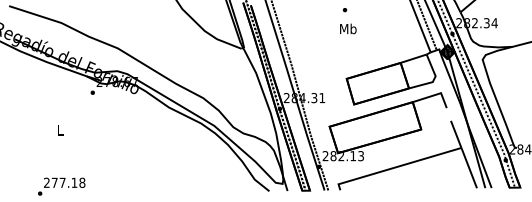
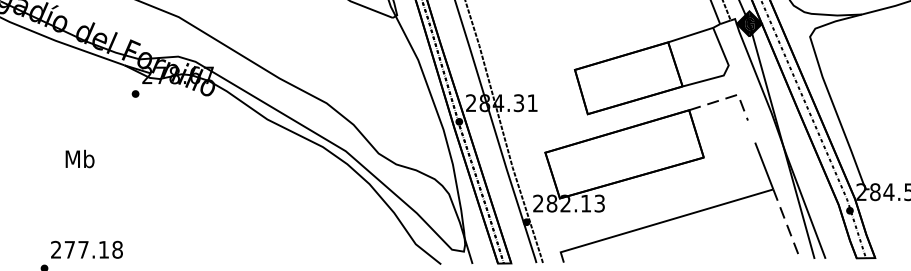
line: (435, 94) -> (728, 96), solid -> dashed
text: (60, 130) -> (79, 159), L -> Mb
line: (469, 168) -> (787, 224), solid -> dashed

